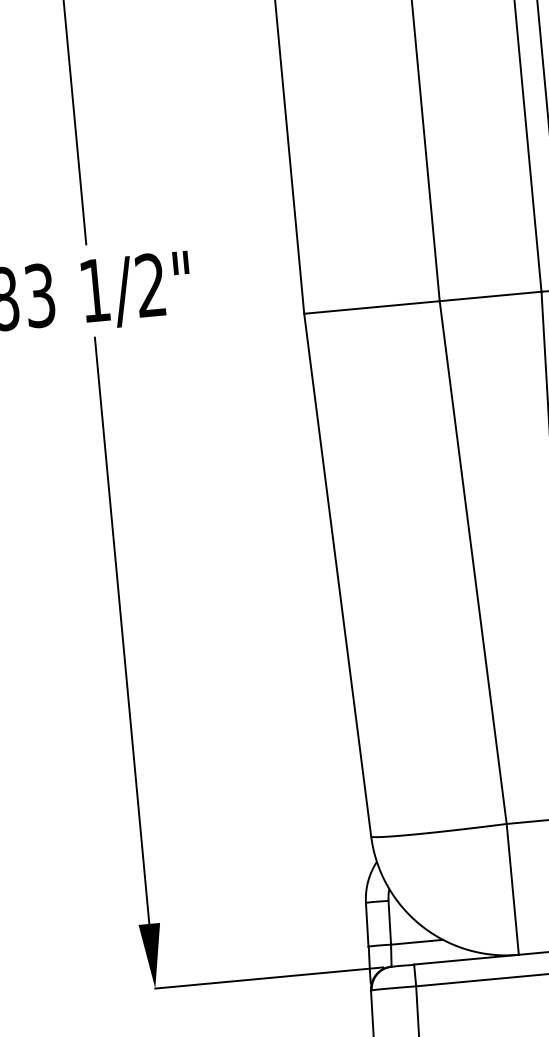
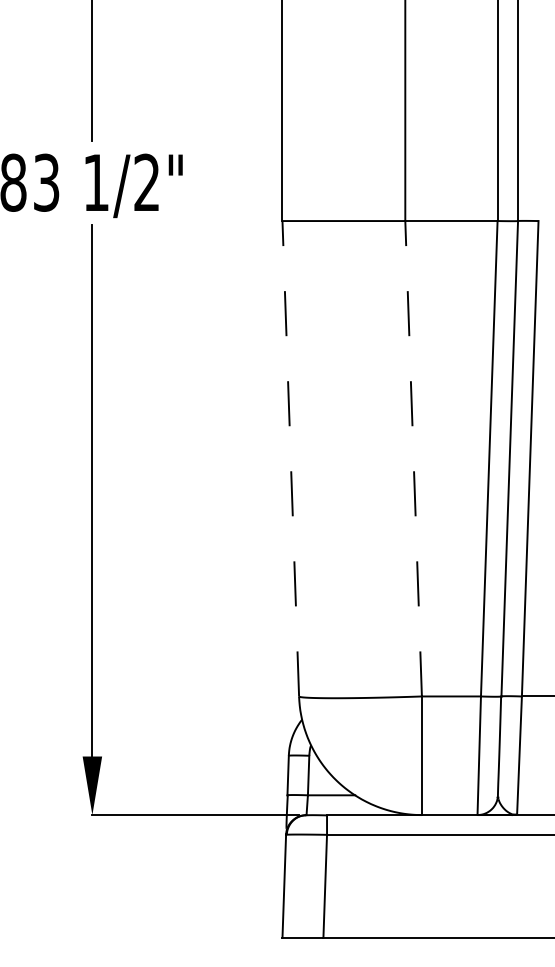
line: (473, 562) -> (413, 458), solid -> dashed
line: (337, 574) -> (290, 458), solid -> dashed

